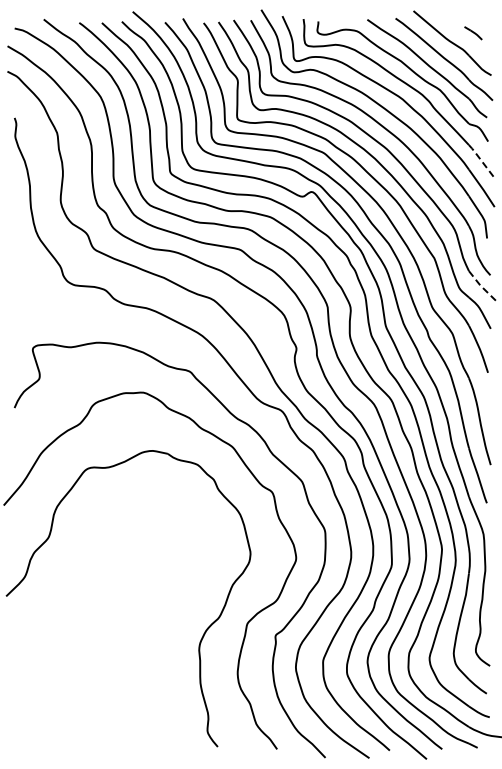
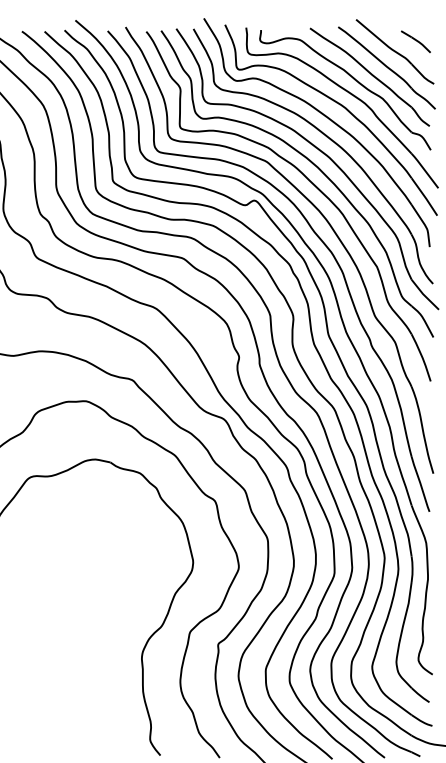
part: (473, 33) -> (416, 42), size x1.67
line: (482, 161) -> (425, 170), dashed -> solid
line: (481, 286) -> (424, 295), dashed -> solid

